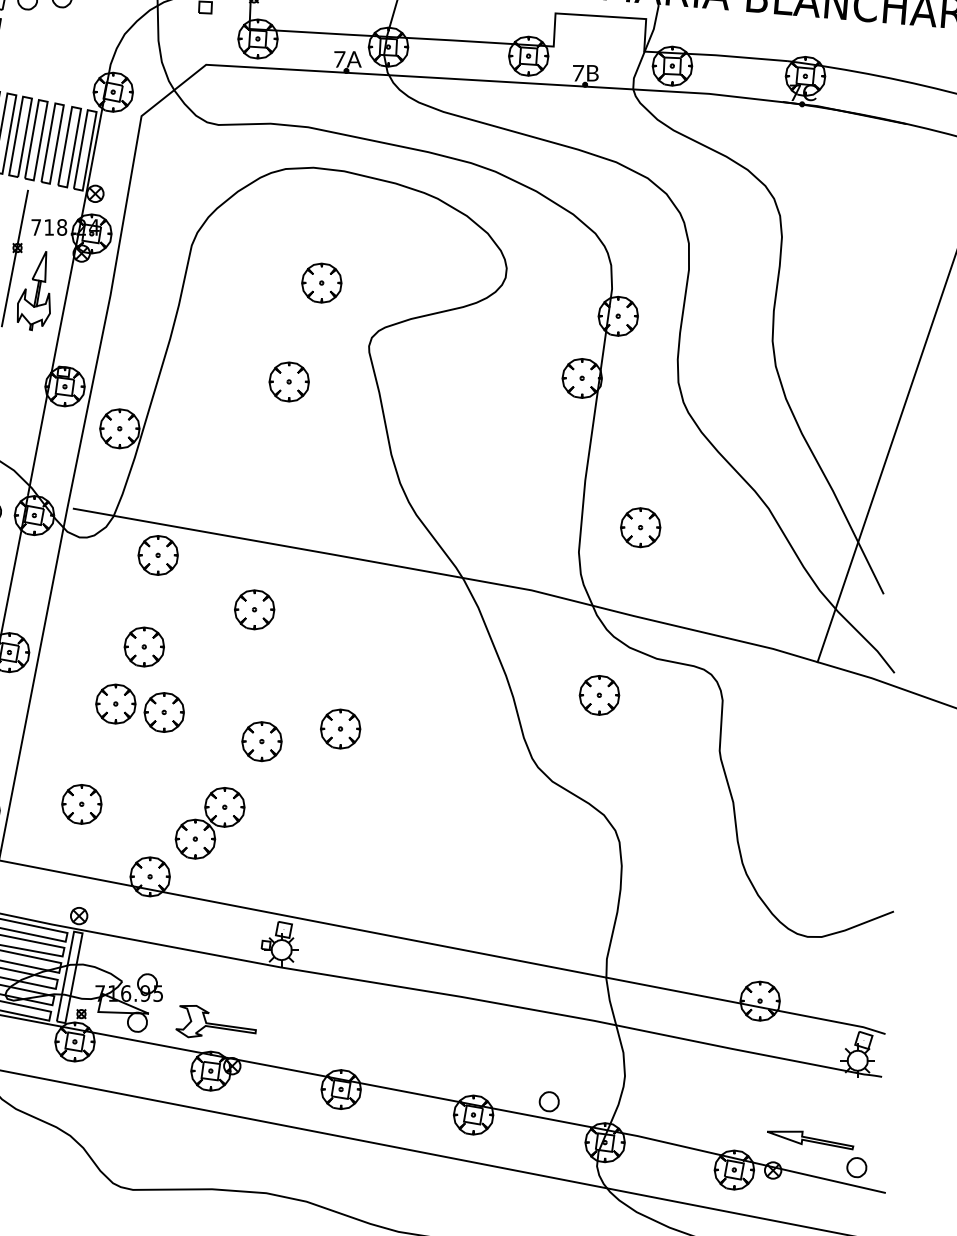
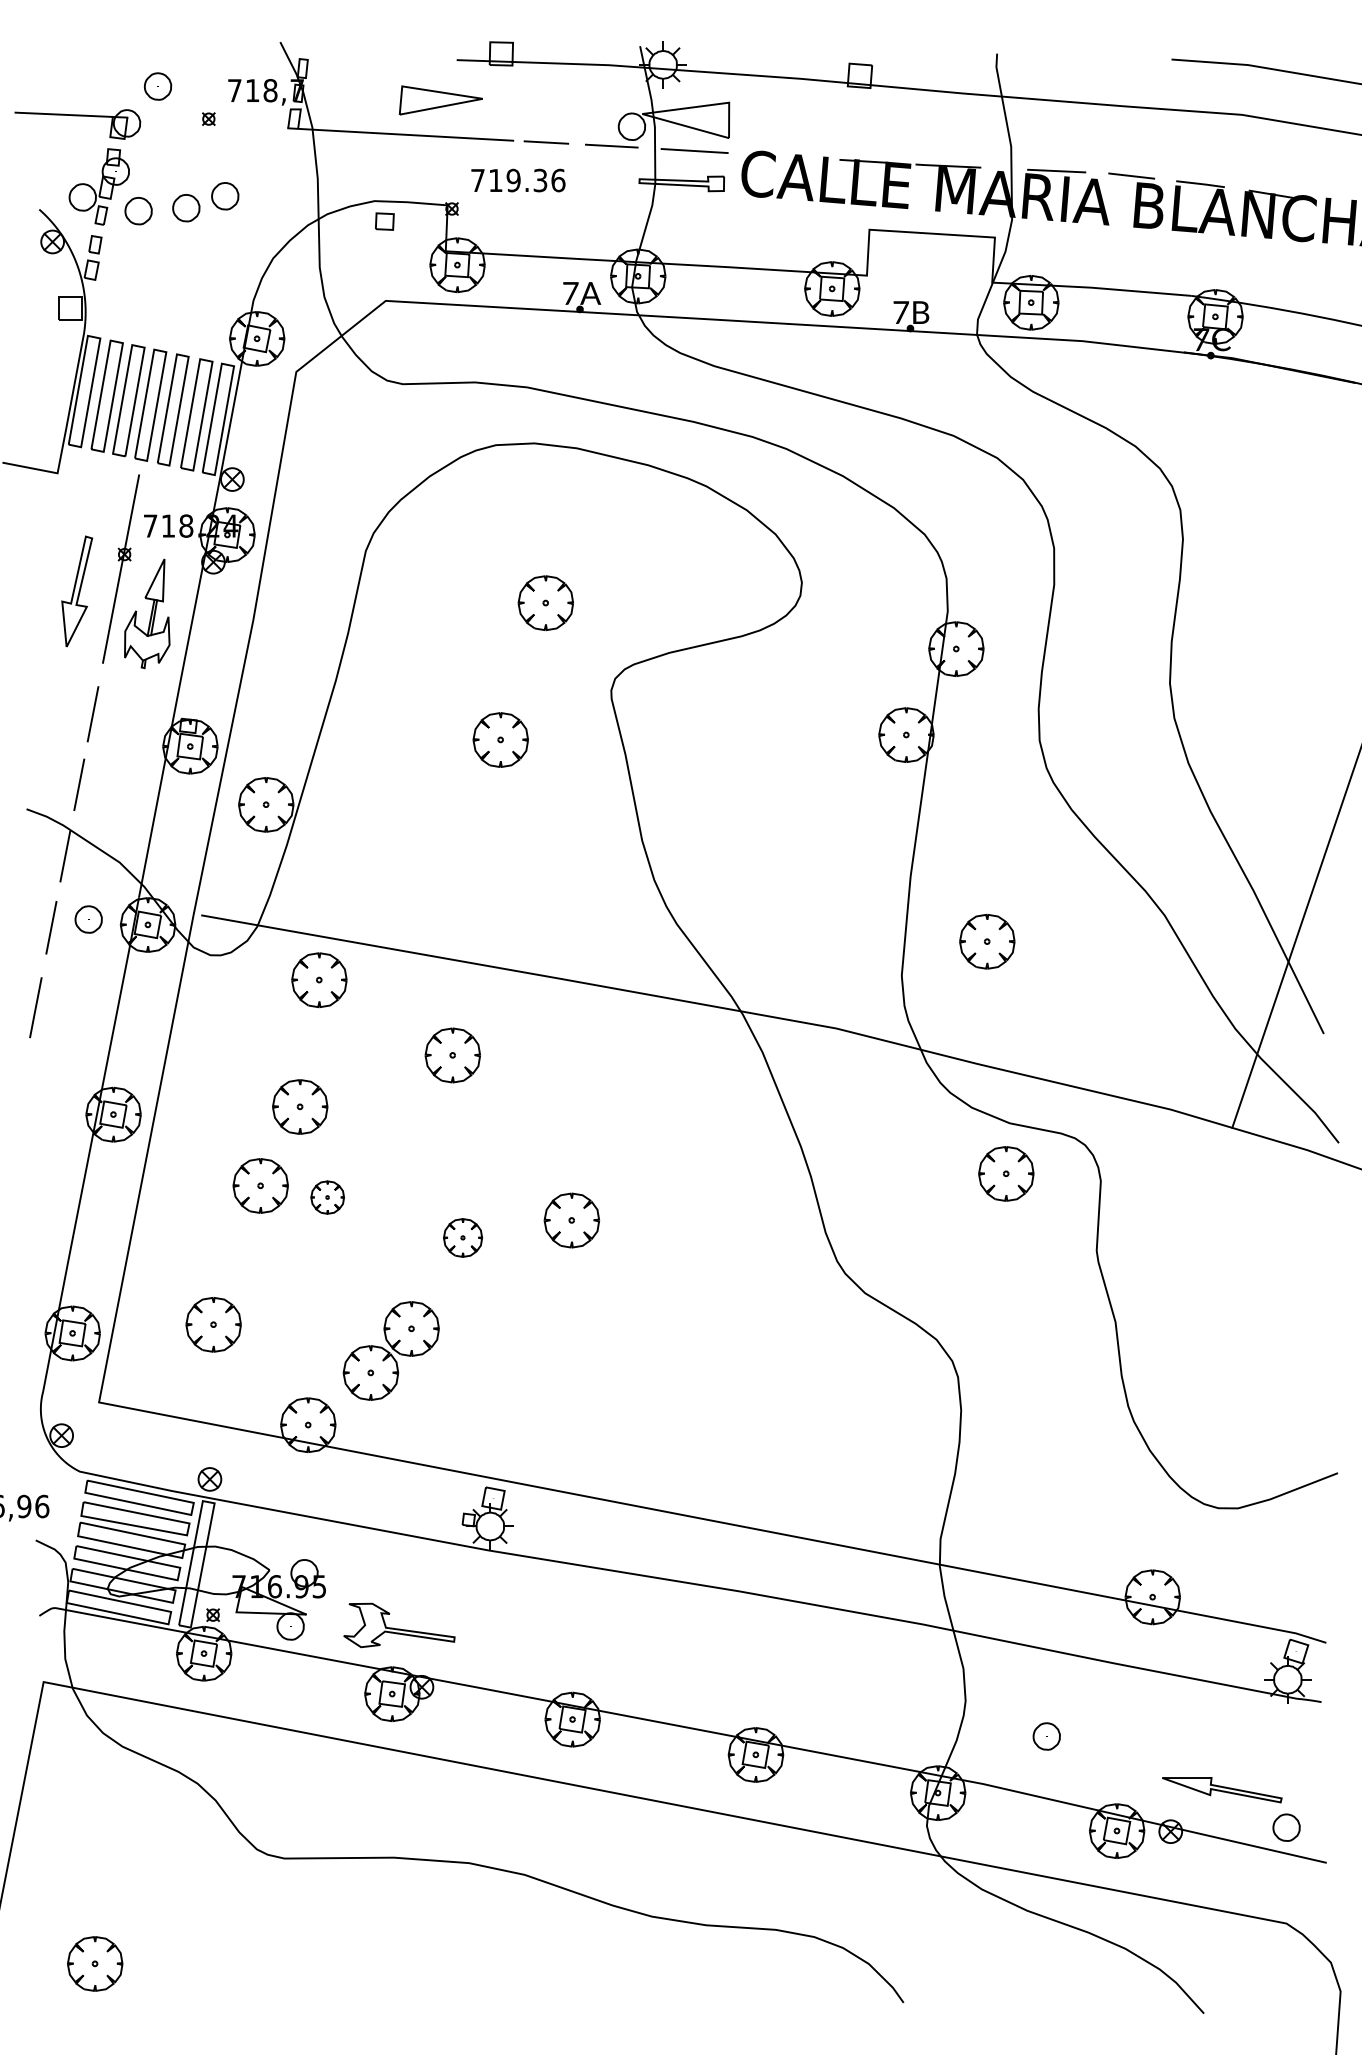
part: (599, 695) -> (1006, 1173), moved
part: (164, 712) -> (327, 1197), size x0.6
part: (261, 741) -> (462, 1237), size x0.7
part: (549, 1101) -> (1046, 1736), moved

